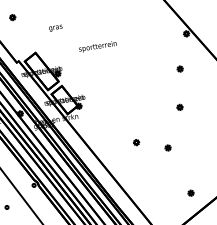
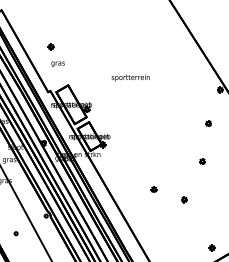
text: (55, 27) -> (57, 63), moved
text: (97, 46) -> (130, 77), moved
part: (190, 192) -> (211, 247), moved

